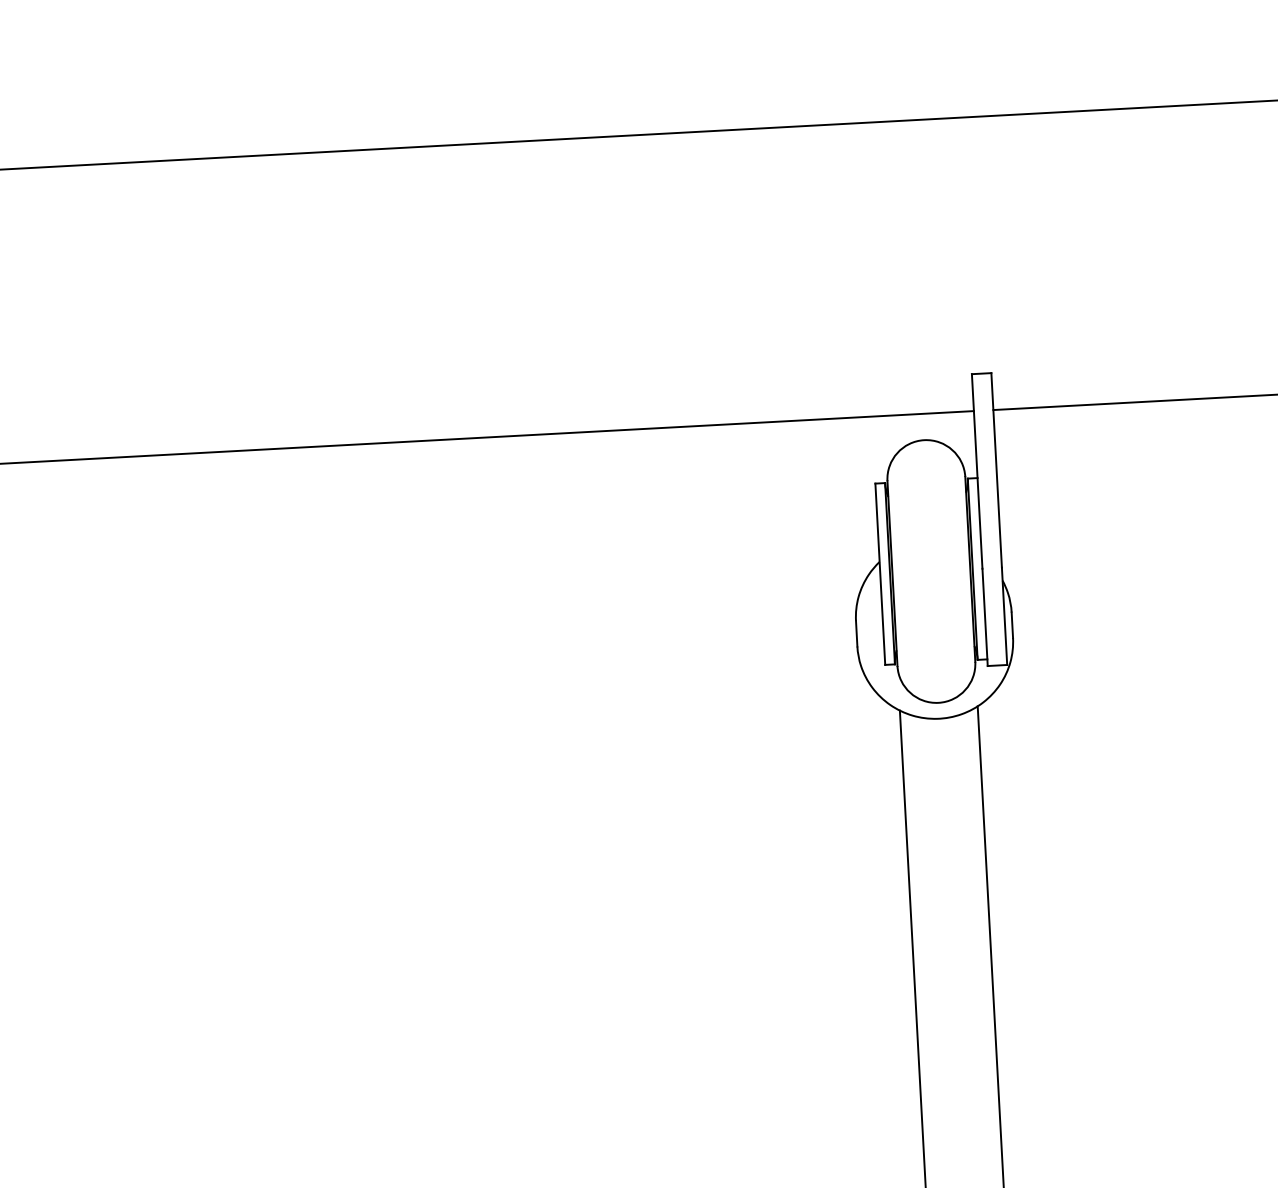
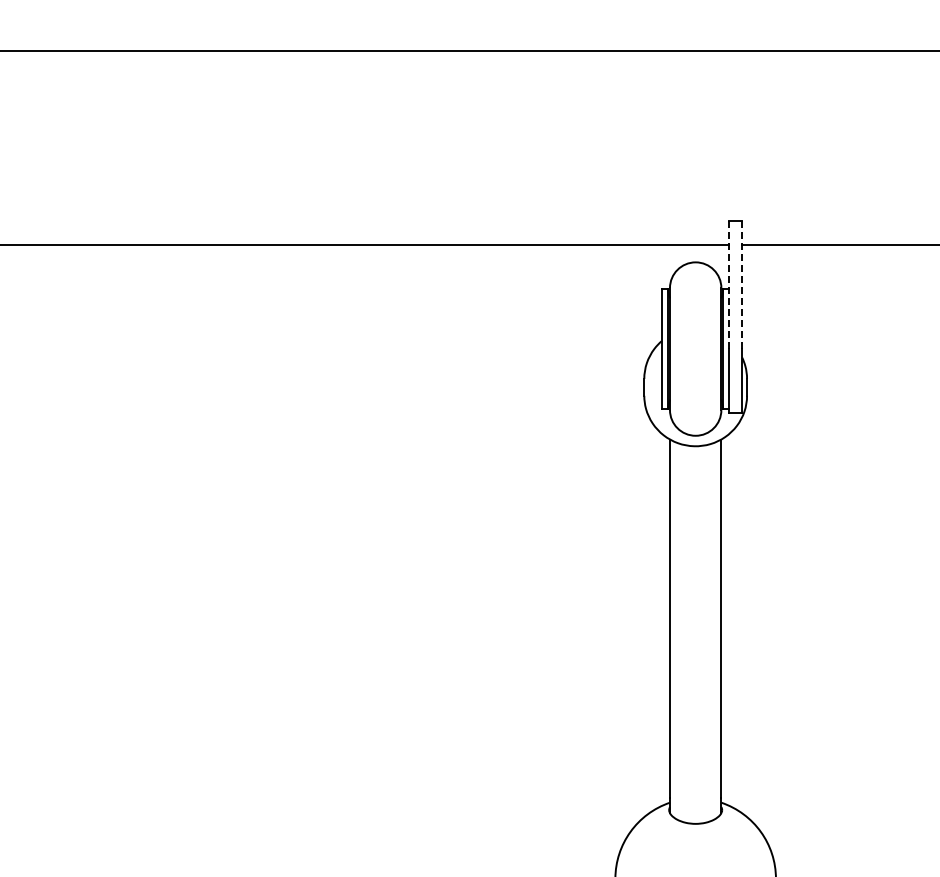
line: (997, 469) -> (742, 284), solid -> dashed
line: (977, 472) -> (729, 285), solid -> dashed

